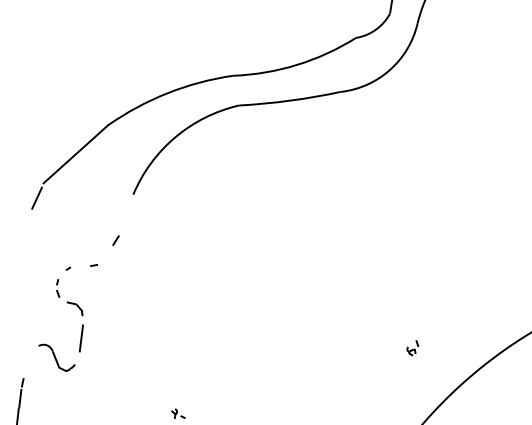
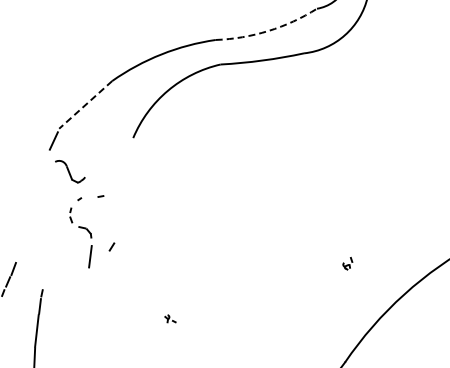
arc: (297, 65) -> (268, 31), solid -> dashed
line: (75, 153) -> (85, 104), solid -> dashed
line: (115, 240) -> (111, 246), moved
part: (412, 347) -> (347, 263), moved
part: (57, 357) -> (70, 171), moved

